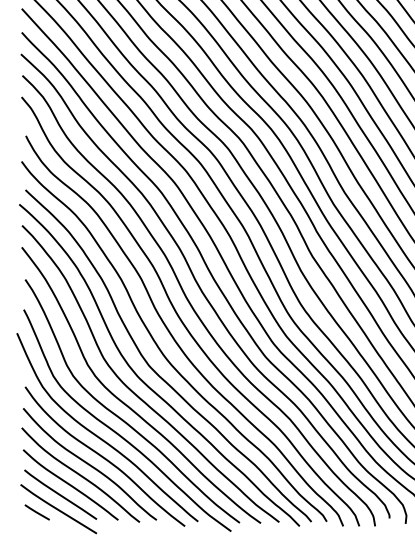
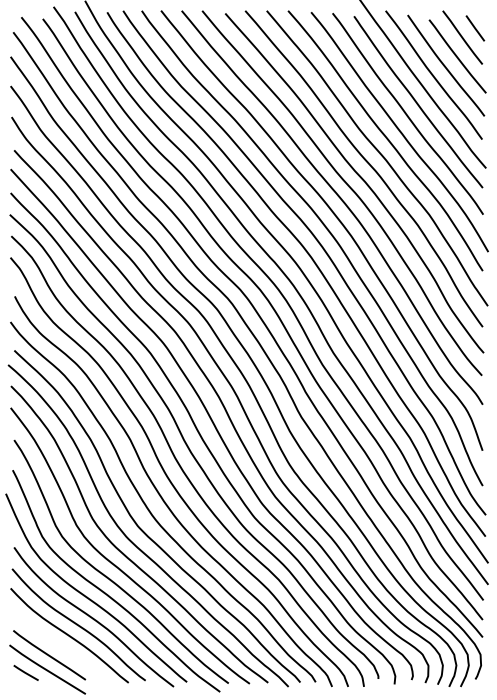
curve: (70, 484) -> (59, 645), removed

